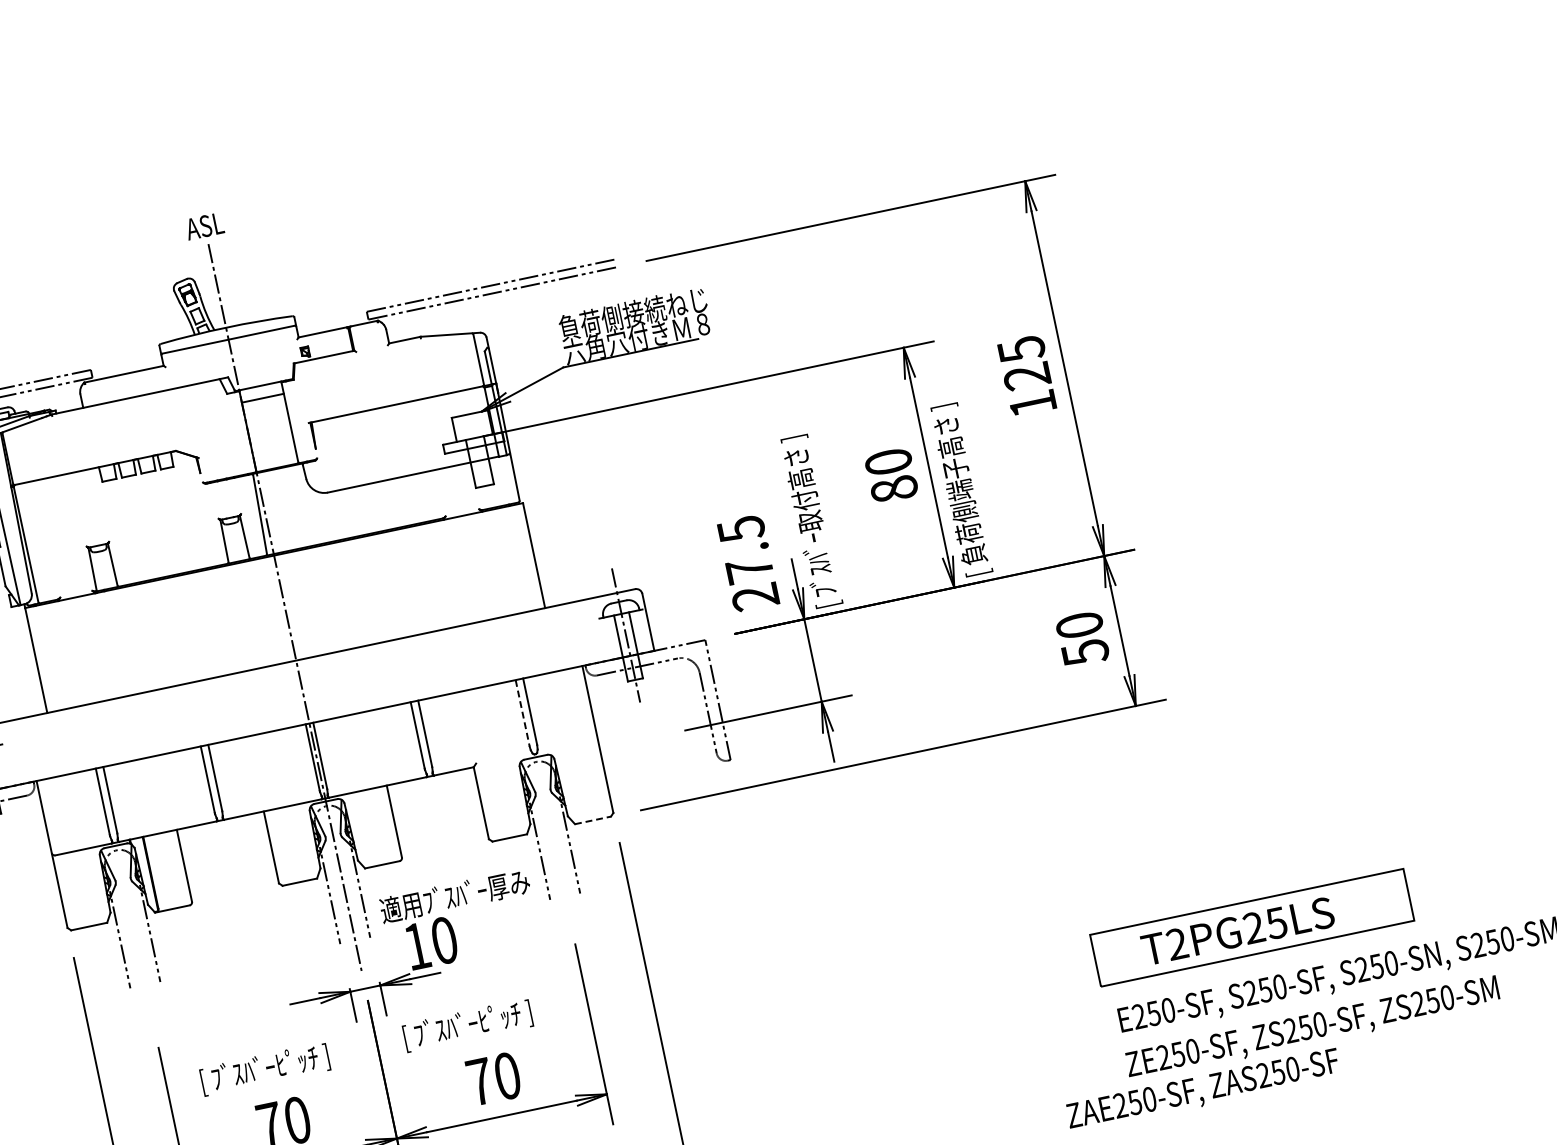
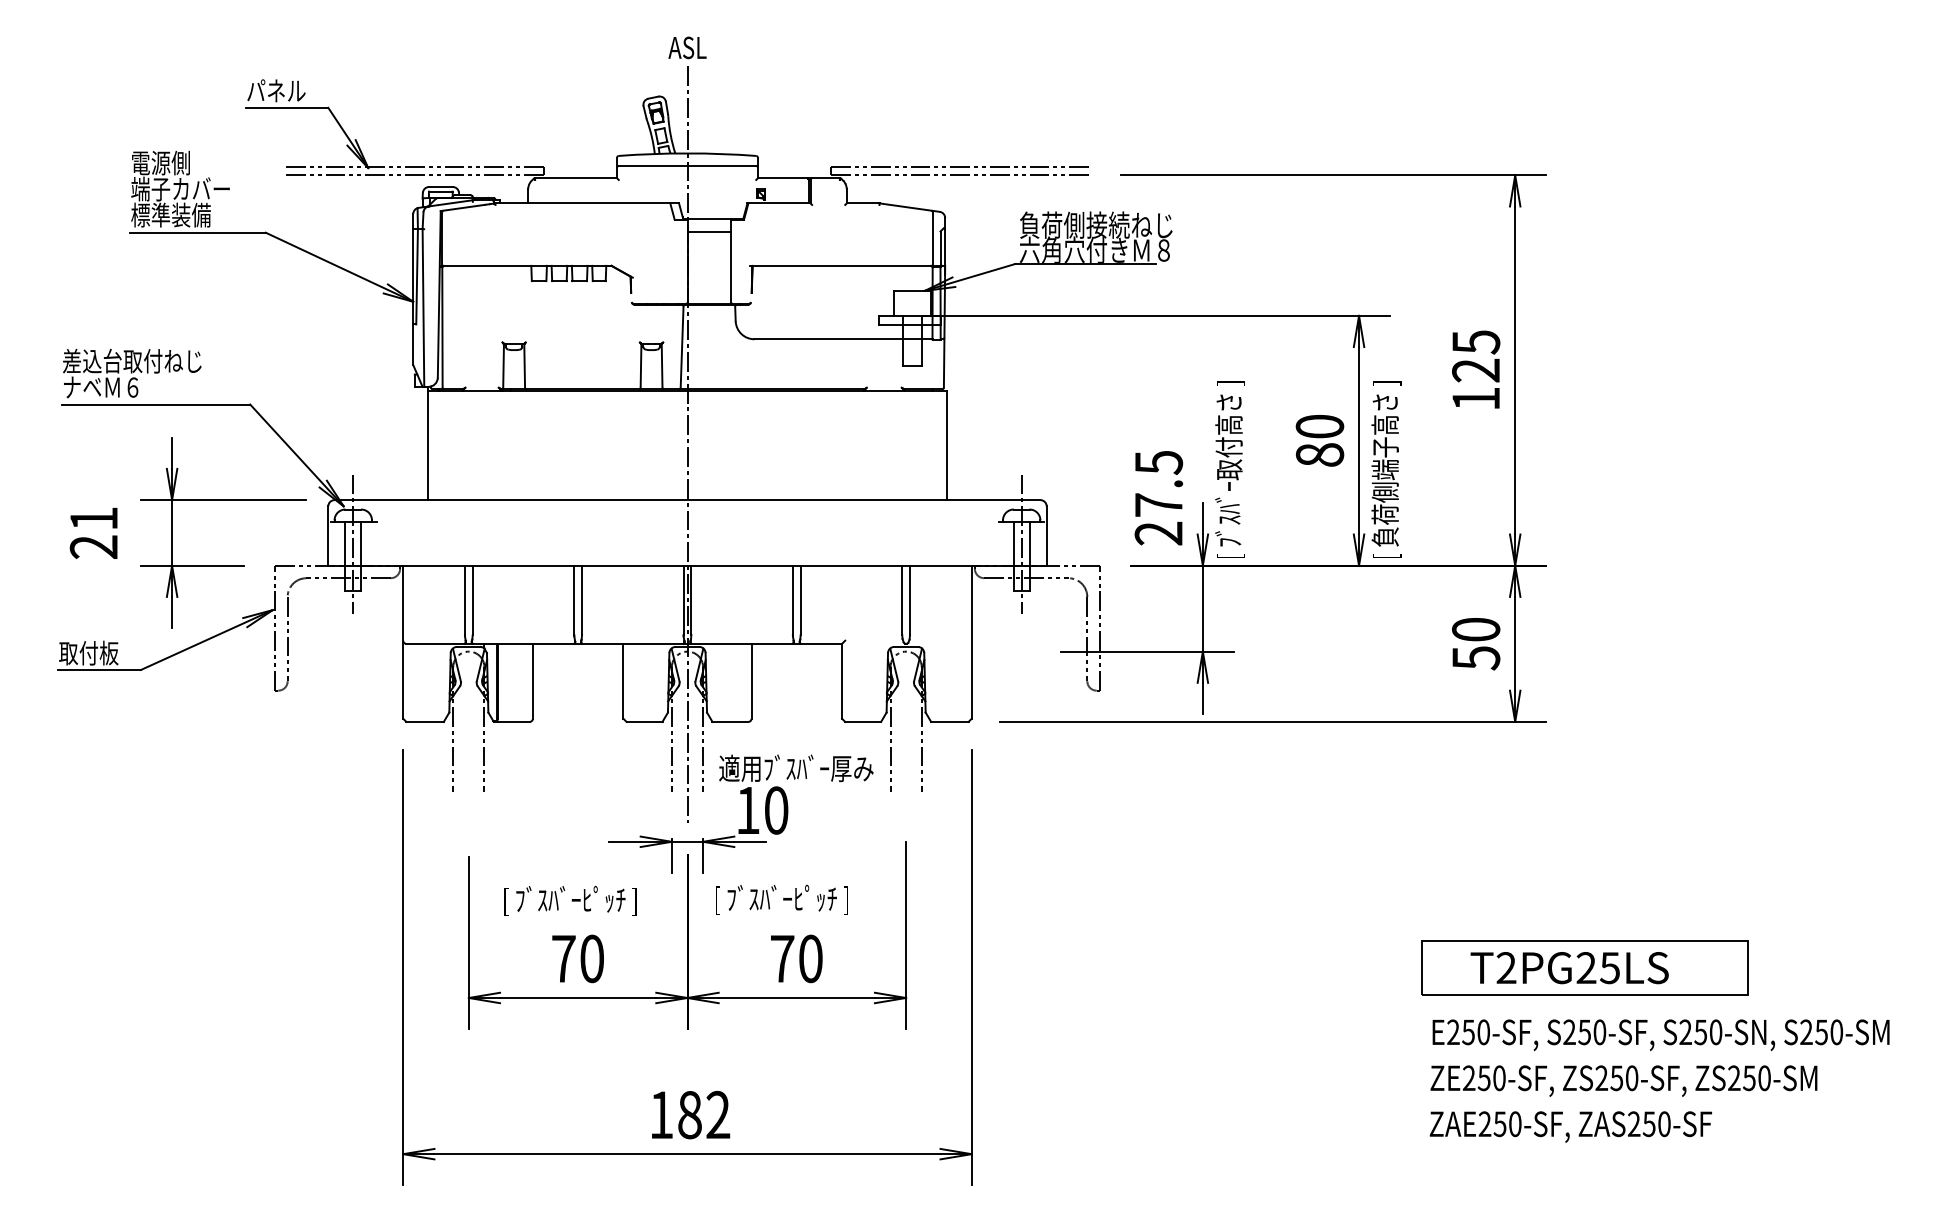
line: (522, 713) -> (902, 600), dashed -> solid
line: (592, 820) -> (949, 721), dashed -> solid
text: (1203, 1090) -> (1570, 1126), moved

